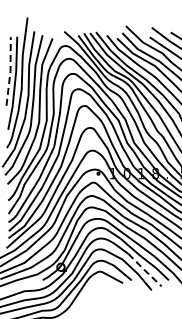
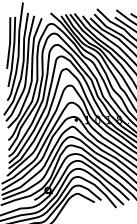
line: (10, 71) -> (10, 43), dashed -> solid
line: (144, 270) -> (110, 192), dashed -> solid

